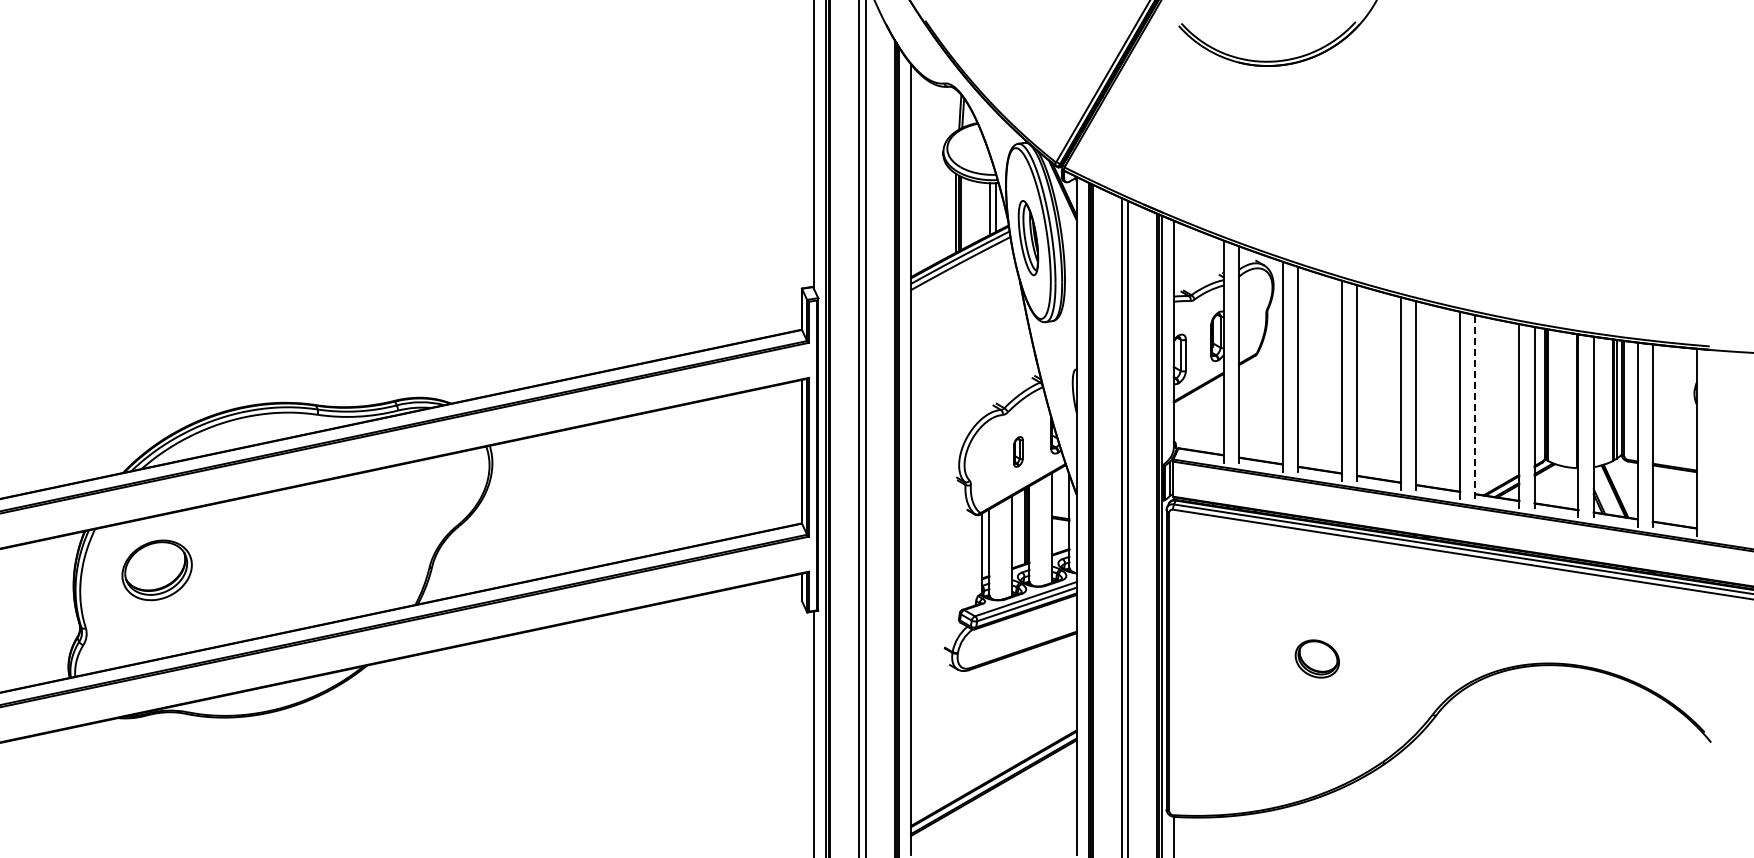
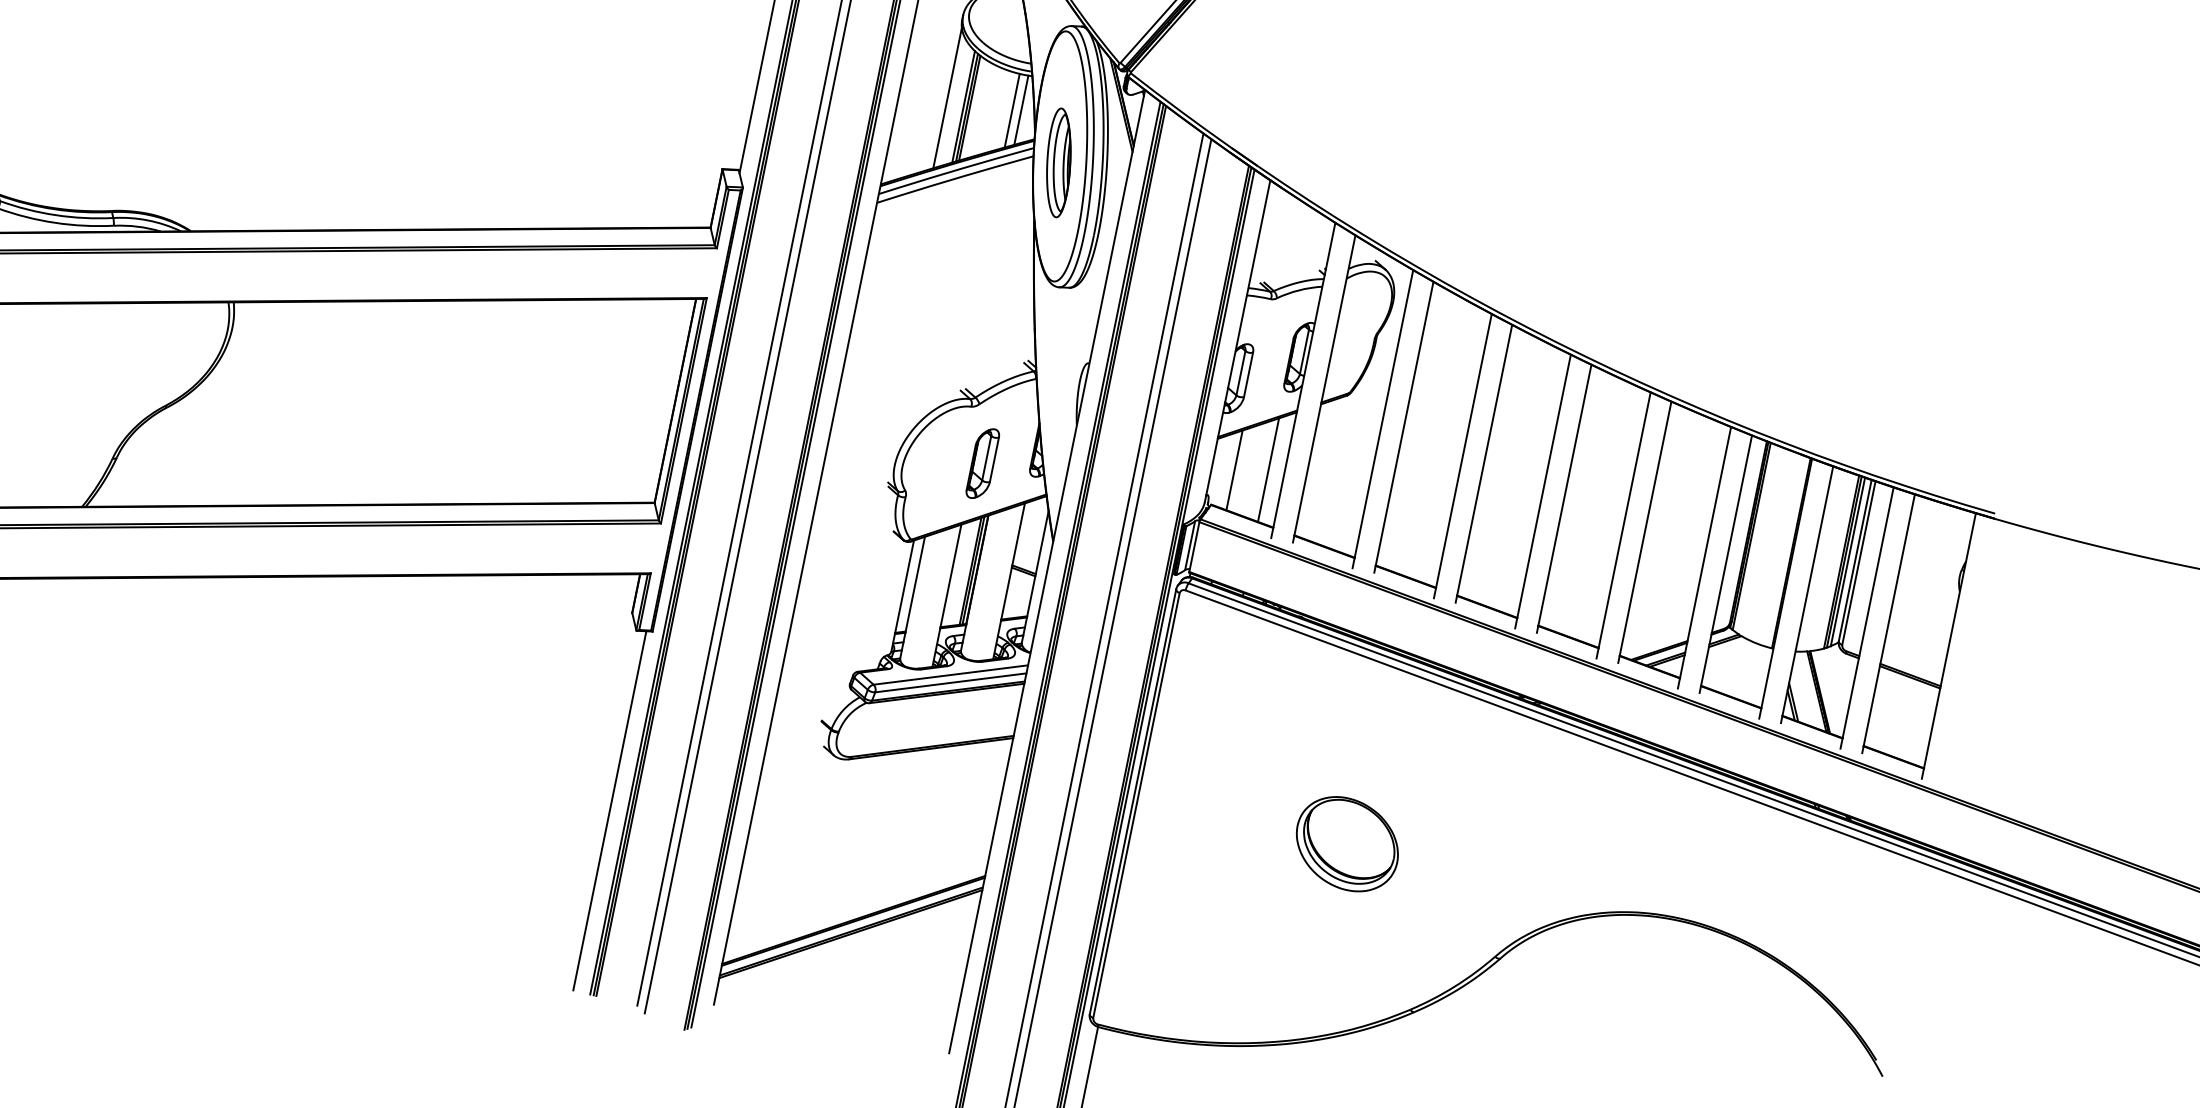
line: (944, 209) -> (947, 98), added
line: (1475, 407) -> (1644, 532), dashed -> solid
line: (1212, 416) -> (1268, 469), added
line: (1189, 421) -> (1234, 469), added
part: (1018, 451) -> (983, 463), size x1.67
part: (1317, 658) -> (1347, 843), size x1.67

